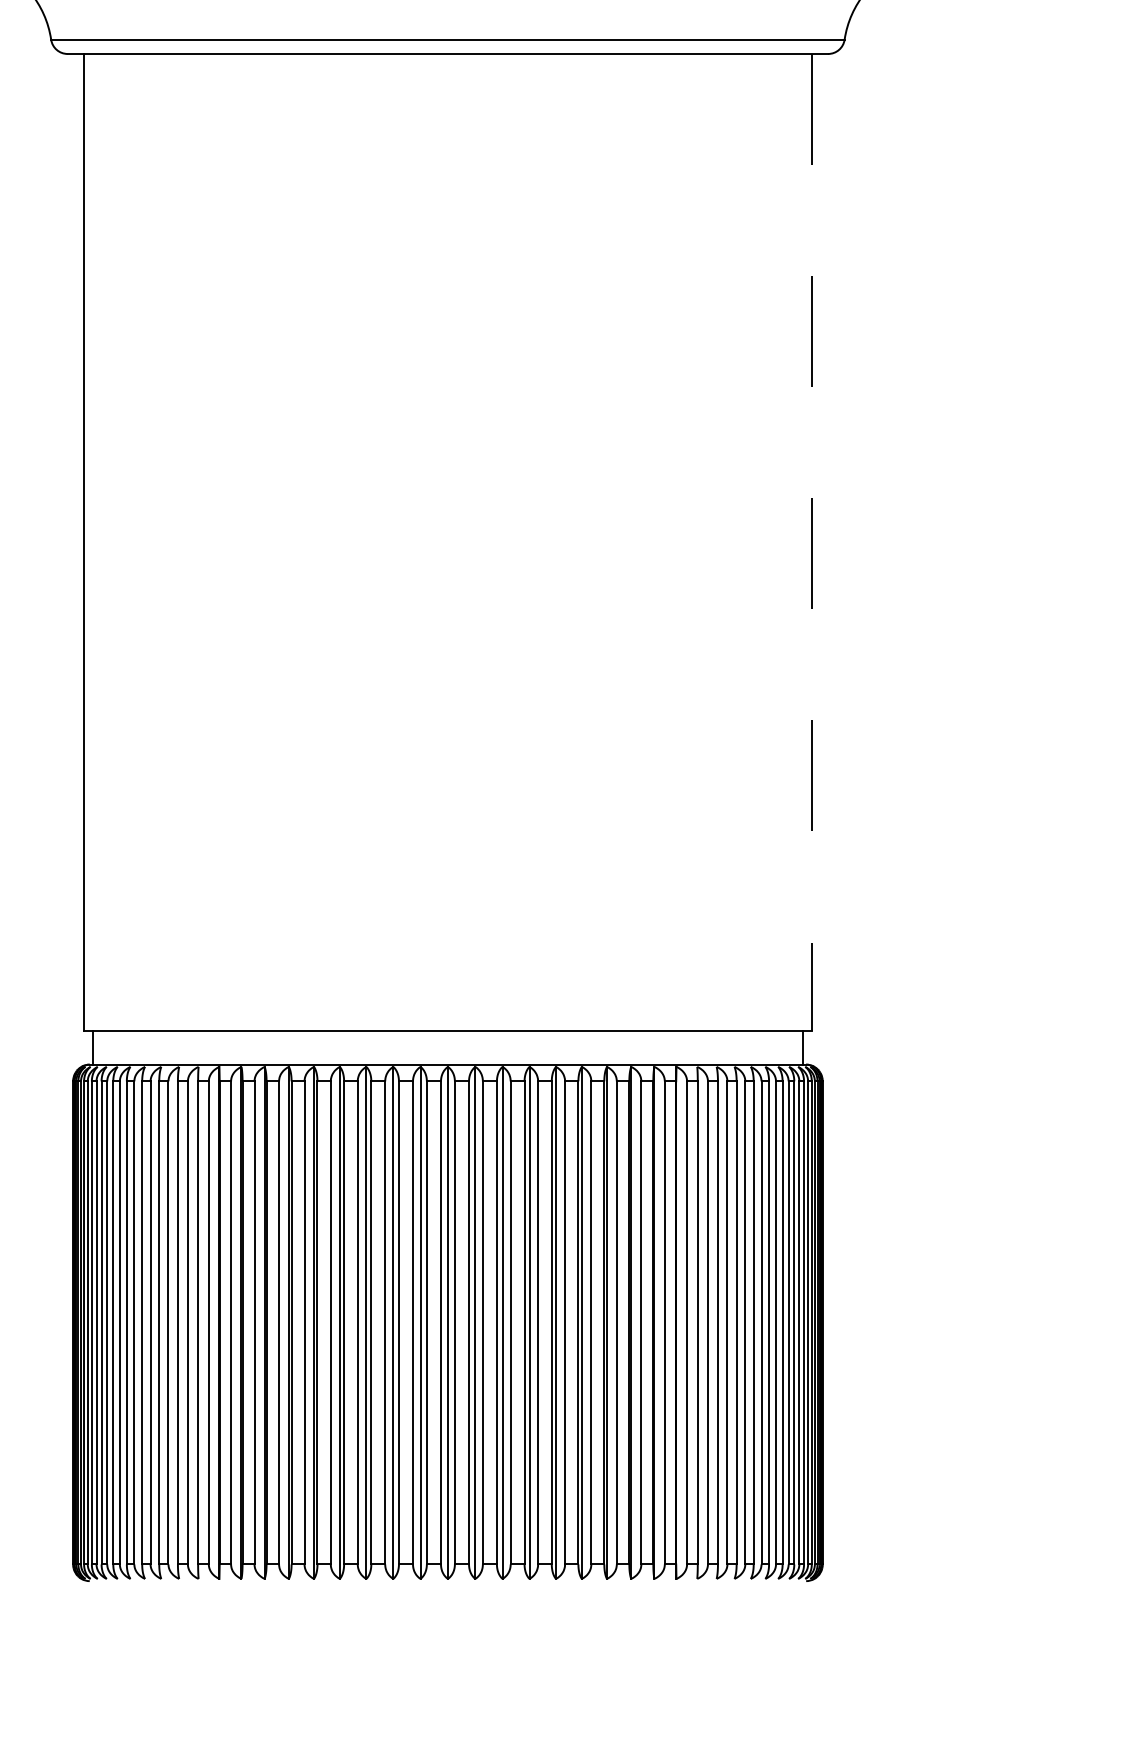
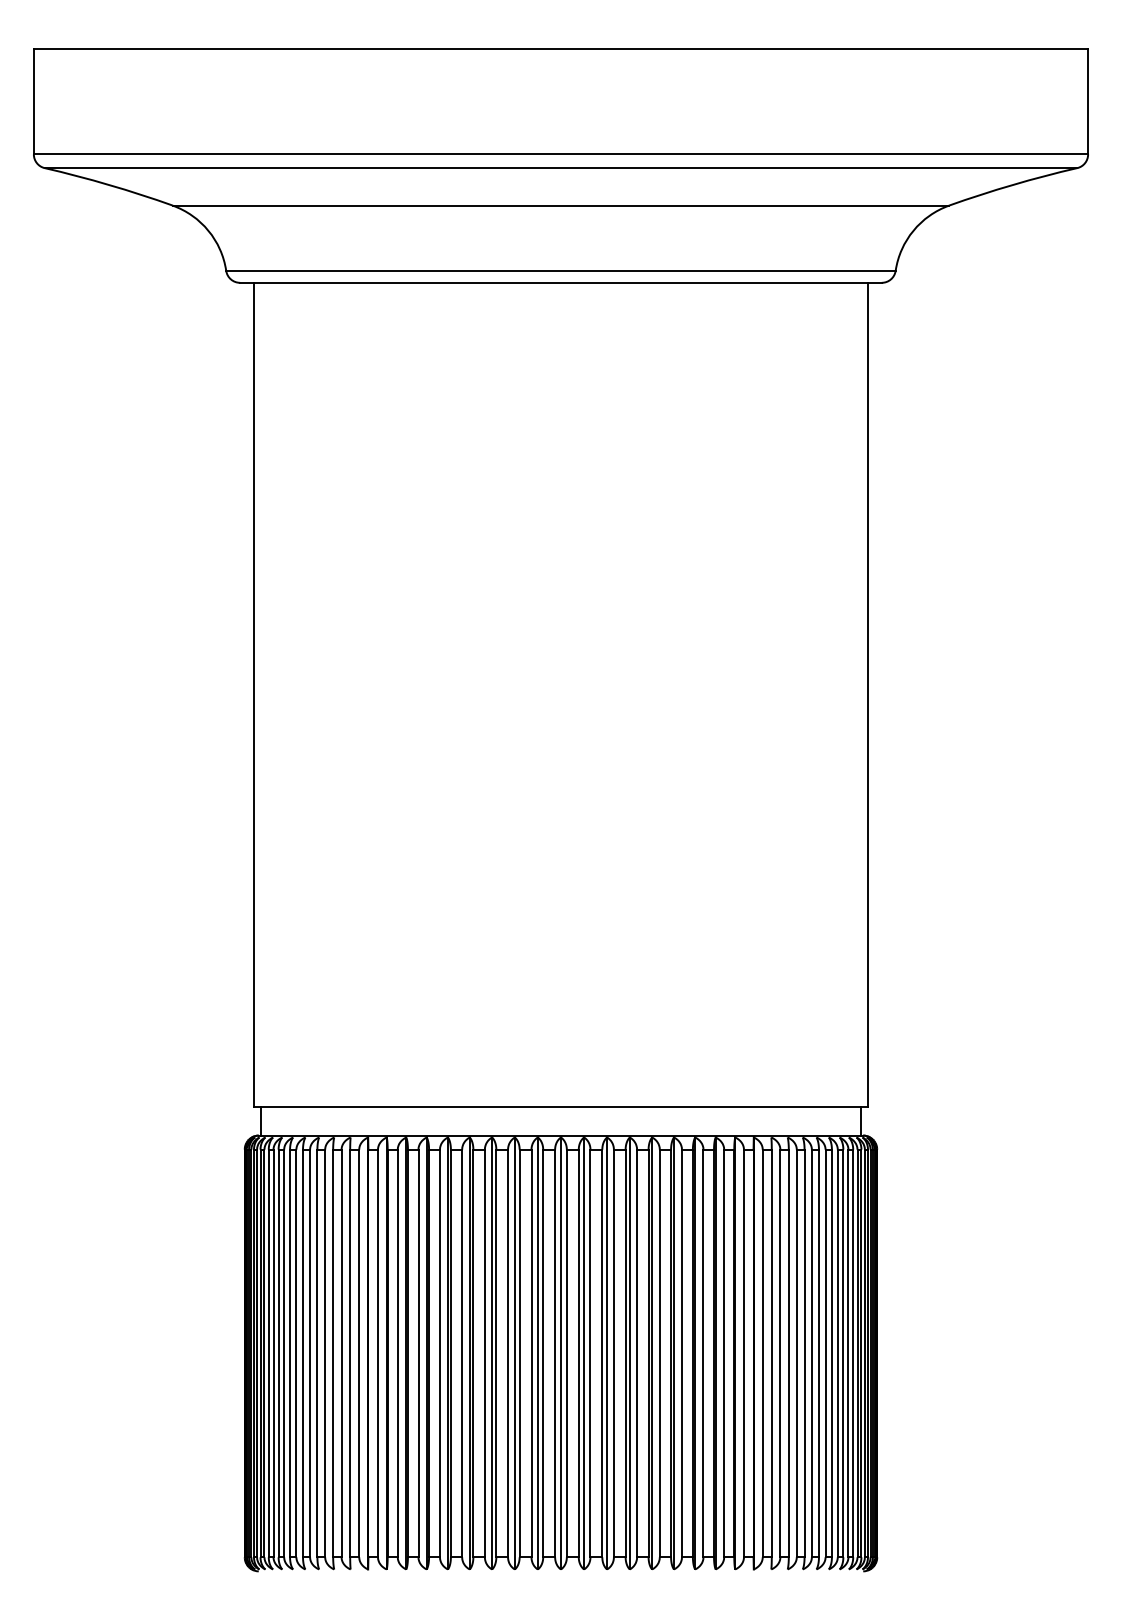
line: (812, 543) -> (868, 695), dashed -> solid

